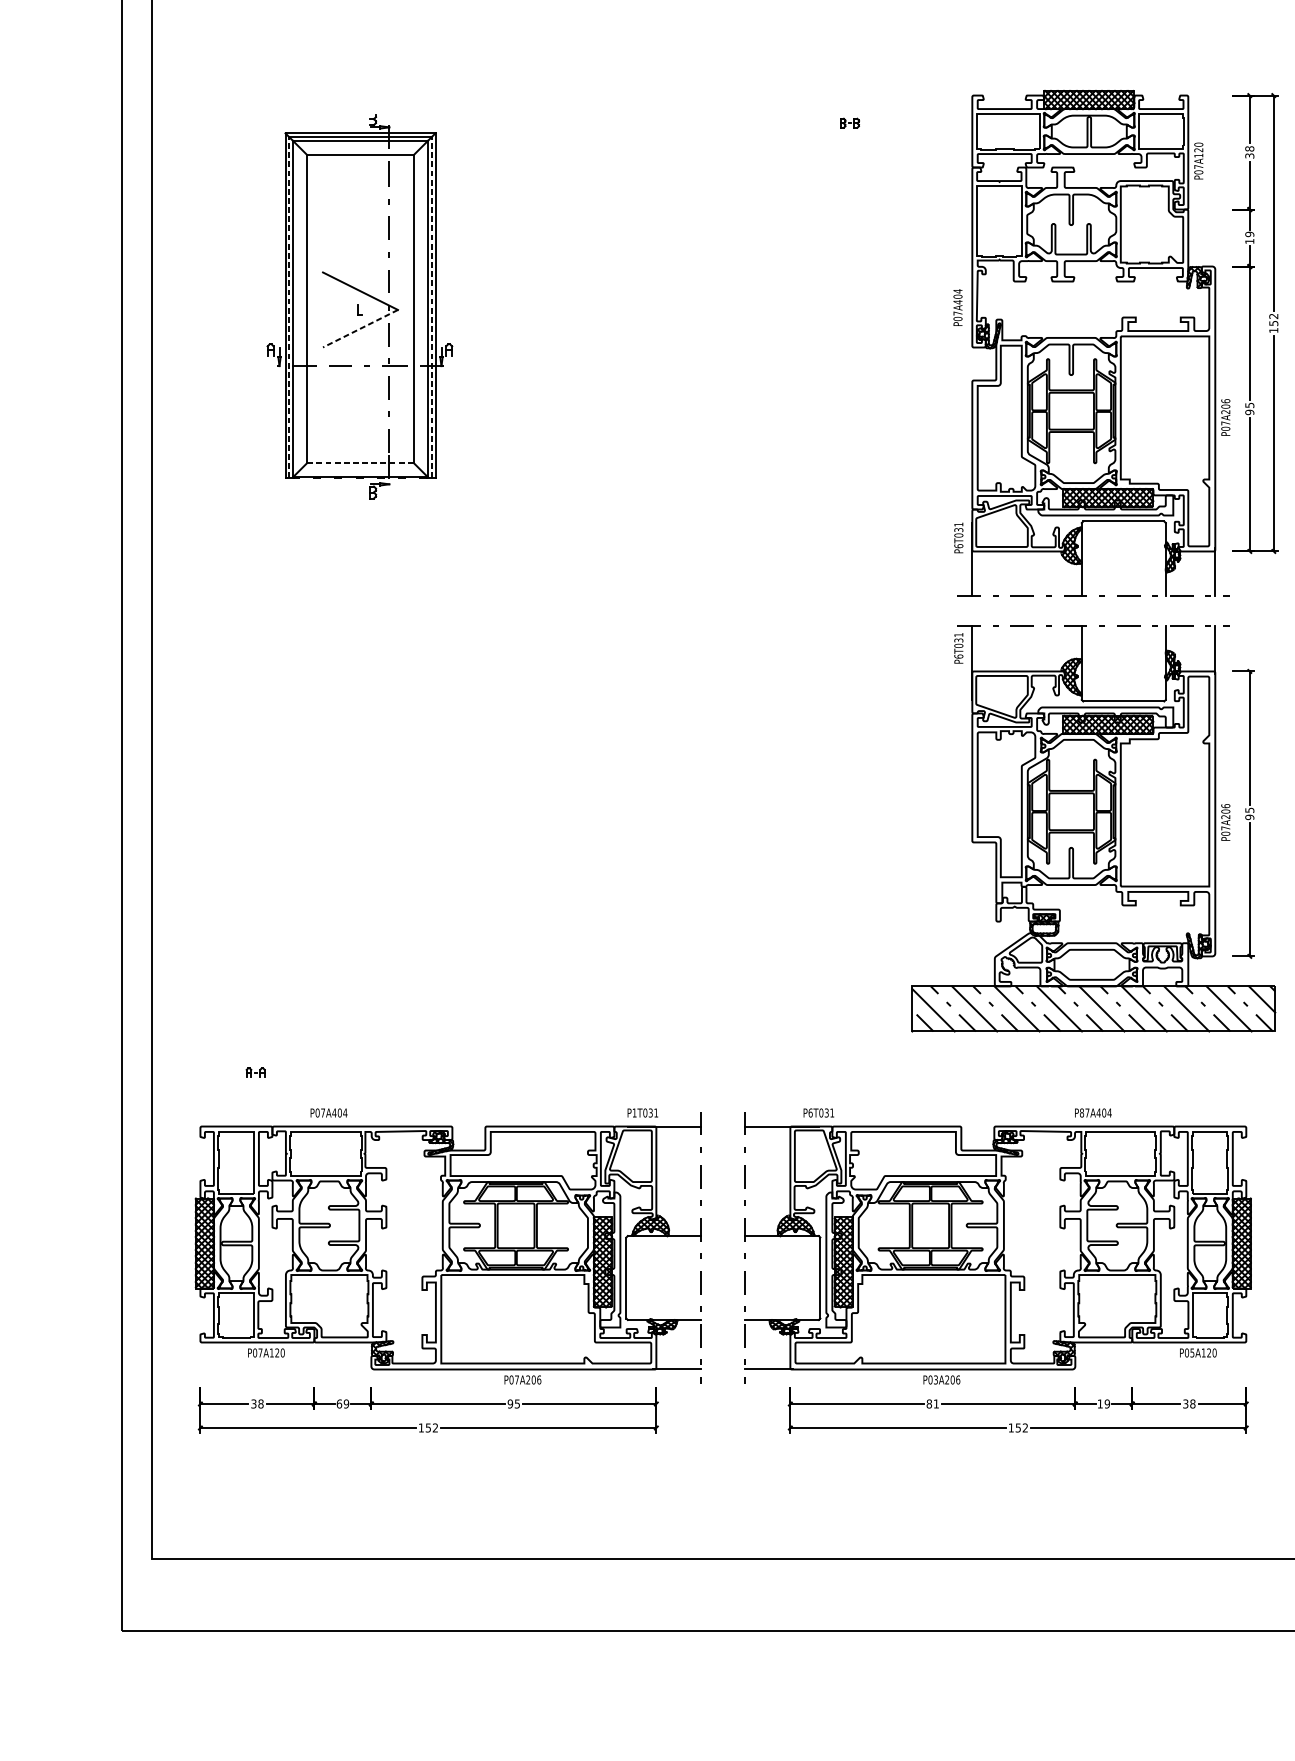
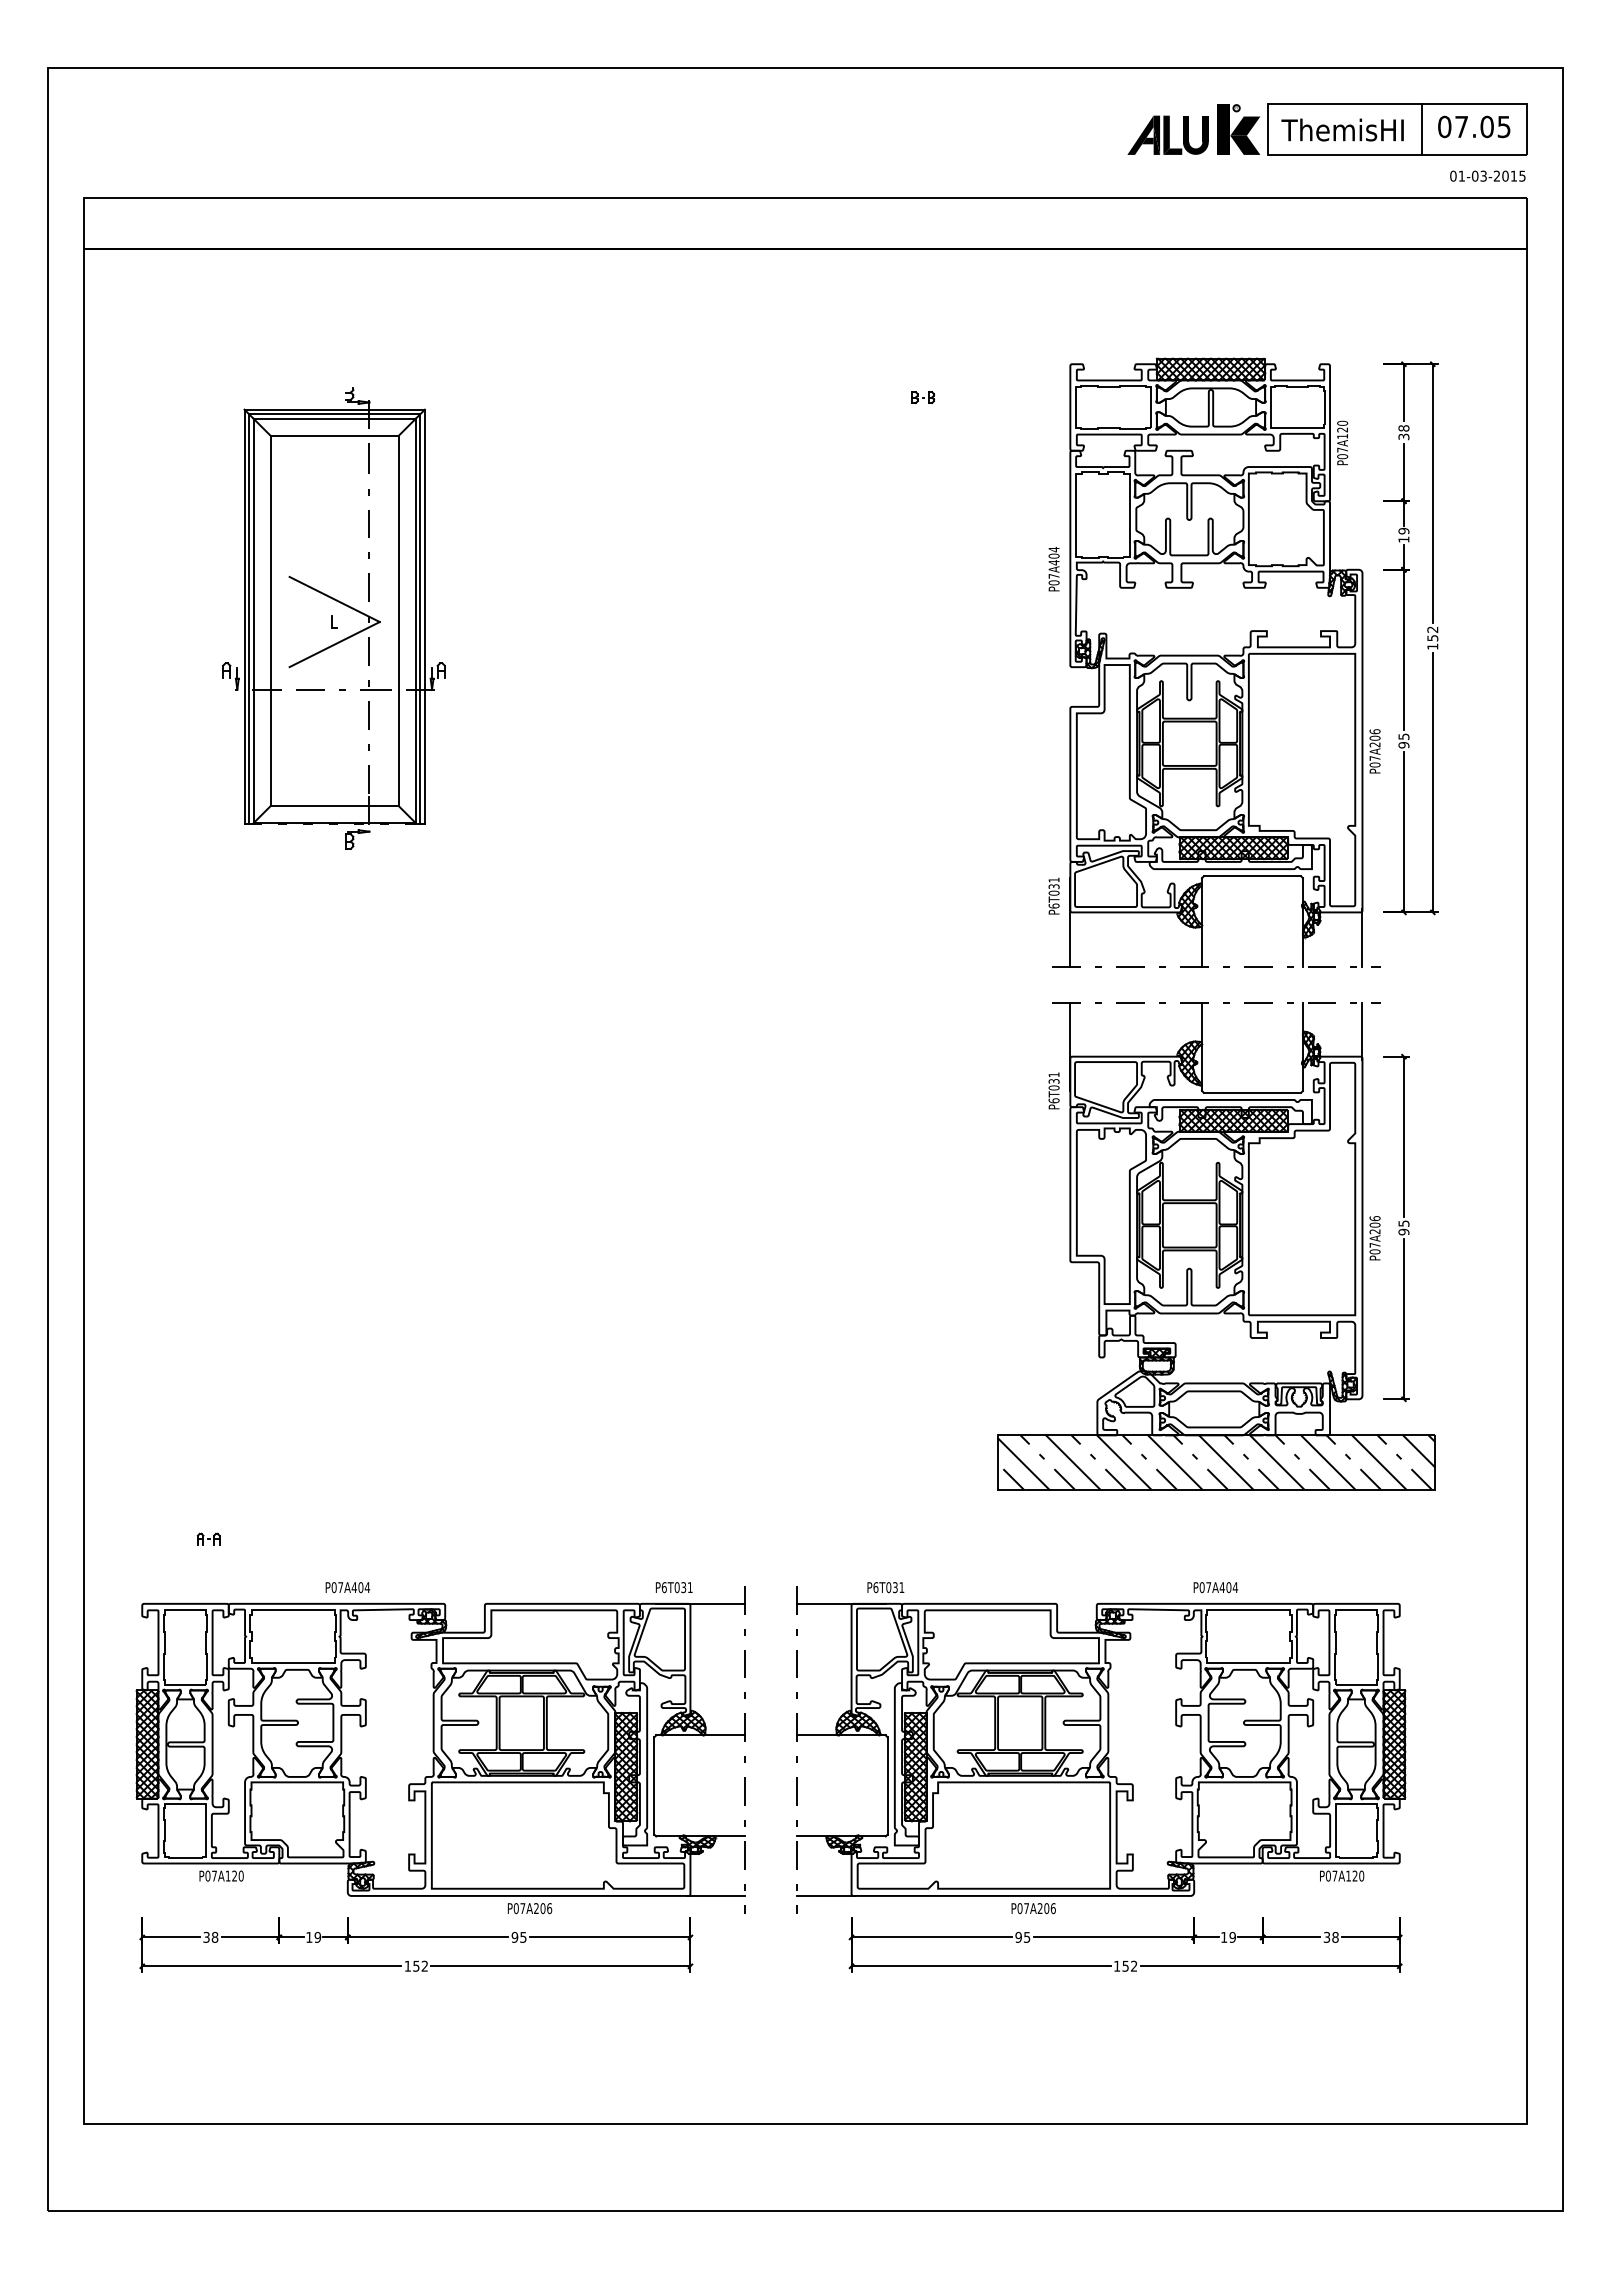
line: (289, 307) -> (249, 618), dashed -> solid
line: (431, 307) -> (420, 618), dashed -> solid
text: (957, 307) -> (1053, 569), moved
line: (360, 328) -> (334, 644), dashed -> solid
line: (361, 463) -> (335, 806), dashed -> solid
text: (958, 648) -> (1053, 1090), moved
text: (328, 1112) -> (347, 1587), moved
text: (633, 1112) -> (663, 1587), P1T031 -> P6T031
text: (1081, 1112) -> (1201, 1587), P87A404 -> P07A404
text: (1192, 1352) -> (1334, 1875), P05A120 -> P07A120
text: (935, 1379) -> (1026, 1908), P03A206 -> P07A206
text: (339, 1403) -> (309, 1936), 69 -> 19
text: (932, 1404) -> (1022, 1937), 81 -> 95

